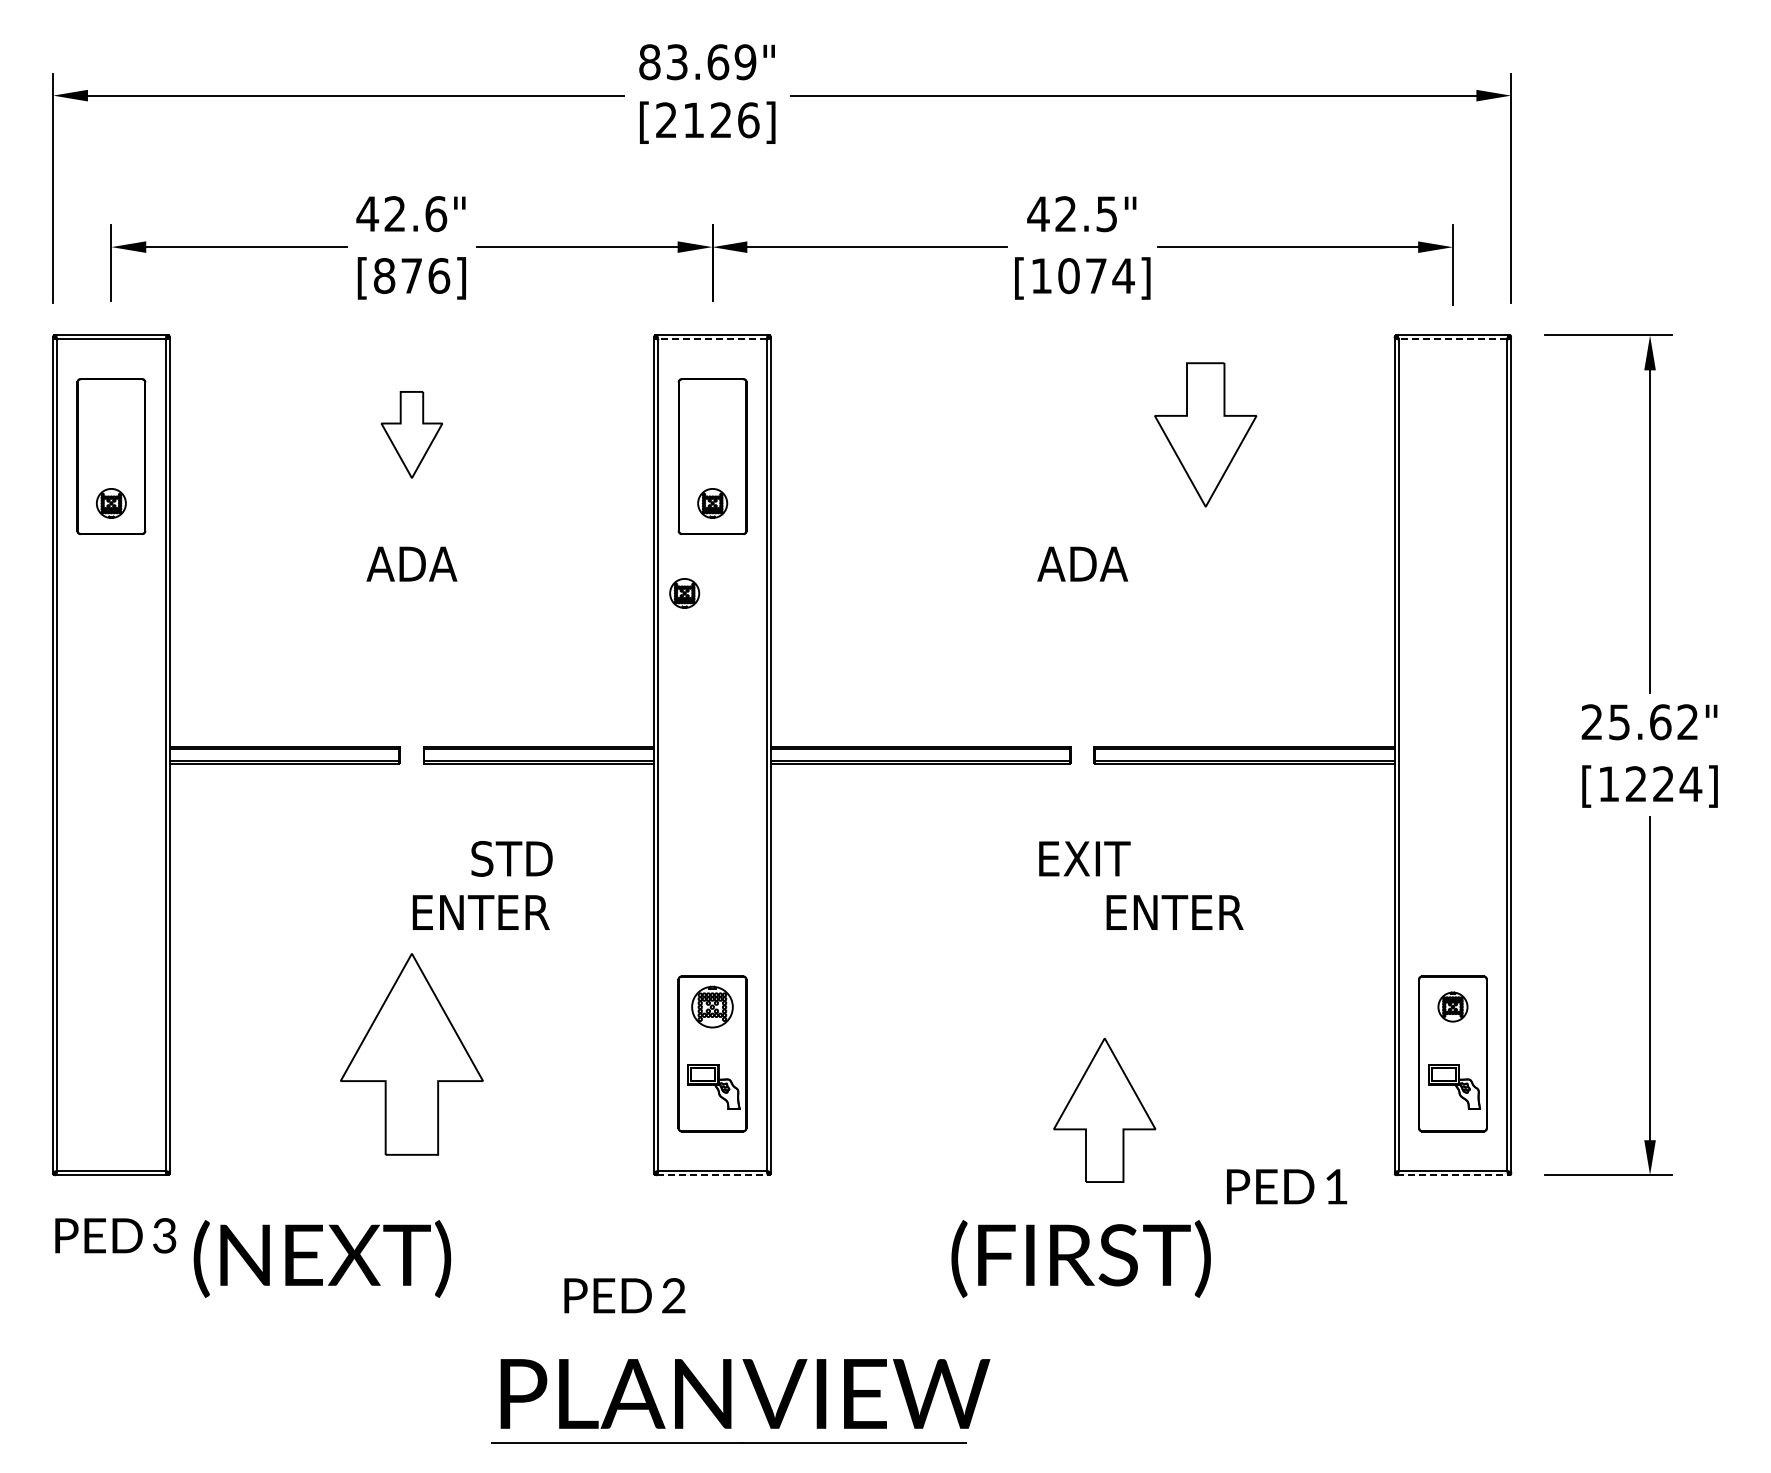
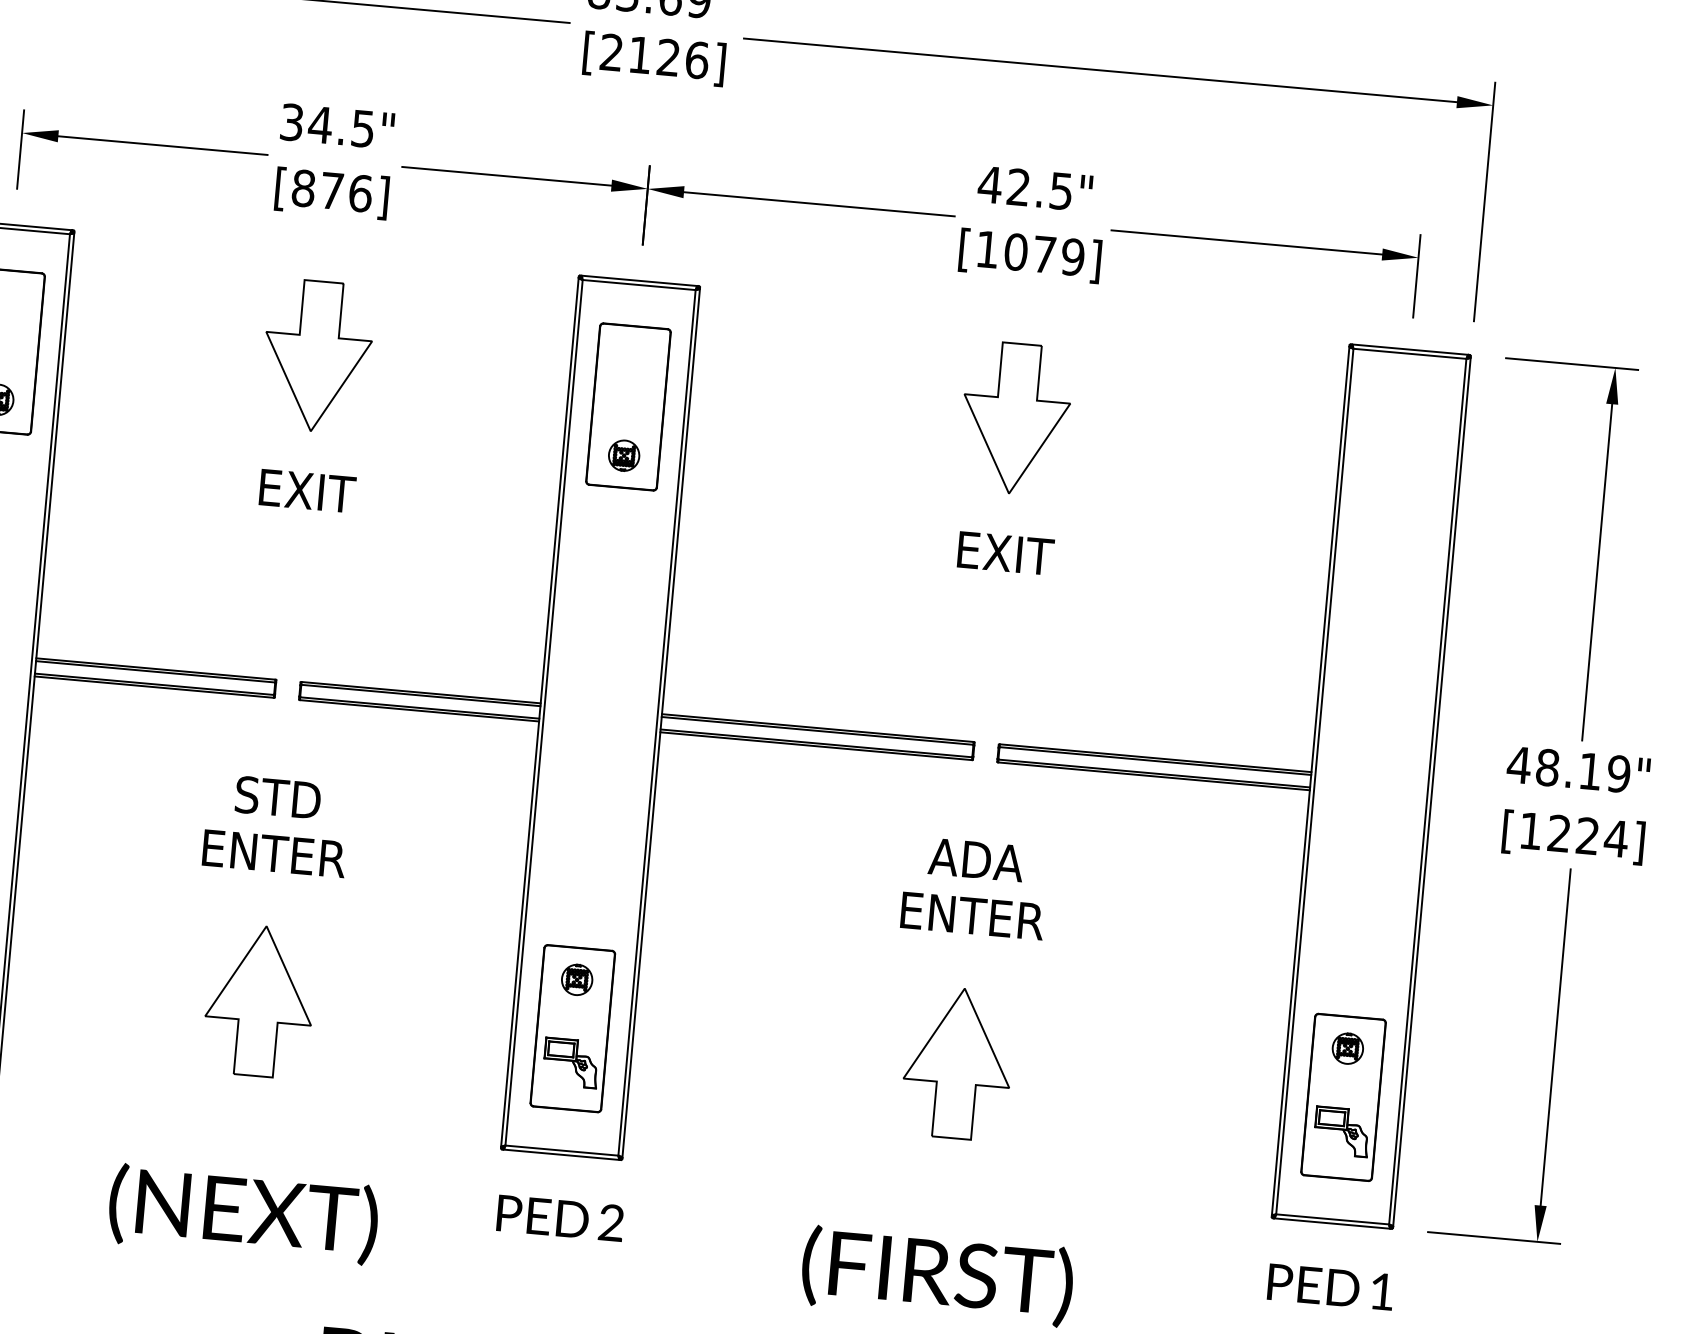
text: (401, 214) -> (327, 126), 42.6" -> 34.5"
text: (1123, 276) -> (1072, 257), [1074] -> [1079]
line: (712, 339) -> (639, 285), dashed -> solid
line: (1452, 339) -> (1409, 353), dashed -> solid
part: (411, 434) -> (317, 355), size x1.67
part: (1205, 434) -> (1015, 418), moved
text: (412, 563) -> (306, 490), ADA -> EXIT
text: (1083, 563) -> (1004, 552), ADA -> EXIT
part: (684, 593) -> (586, 546), removed
text: (1639, 722) -> (1568, 769), 25.62" -> 48.19"
text: (511, 858) -> (277, 797), moved
text: (1083, 858) -> (977, 859), EXIT -> ADA
text: (480, 912) -> (273, 853), moved
text: (1174, 912) -> (972, 915), moved
part: (712, 1006) -> (577, 979), size x0.71
part: (411, 1053) -> (259, 1000), size x0.71
part: (1104, 1109) -> (957, 1062), moved
line: (712, 1175) -> (561, 1155), dashed -> solid
line: (1452, 1175) -> (1331, 1223), dashed -> solid
text: (1287, 1186) -> (1331, 1286), moved
text: (322, 1258) -> (243, 1213), moved
text: (624, 1295) -> (560, 1218), moved

